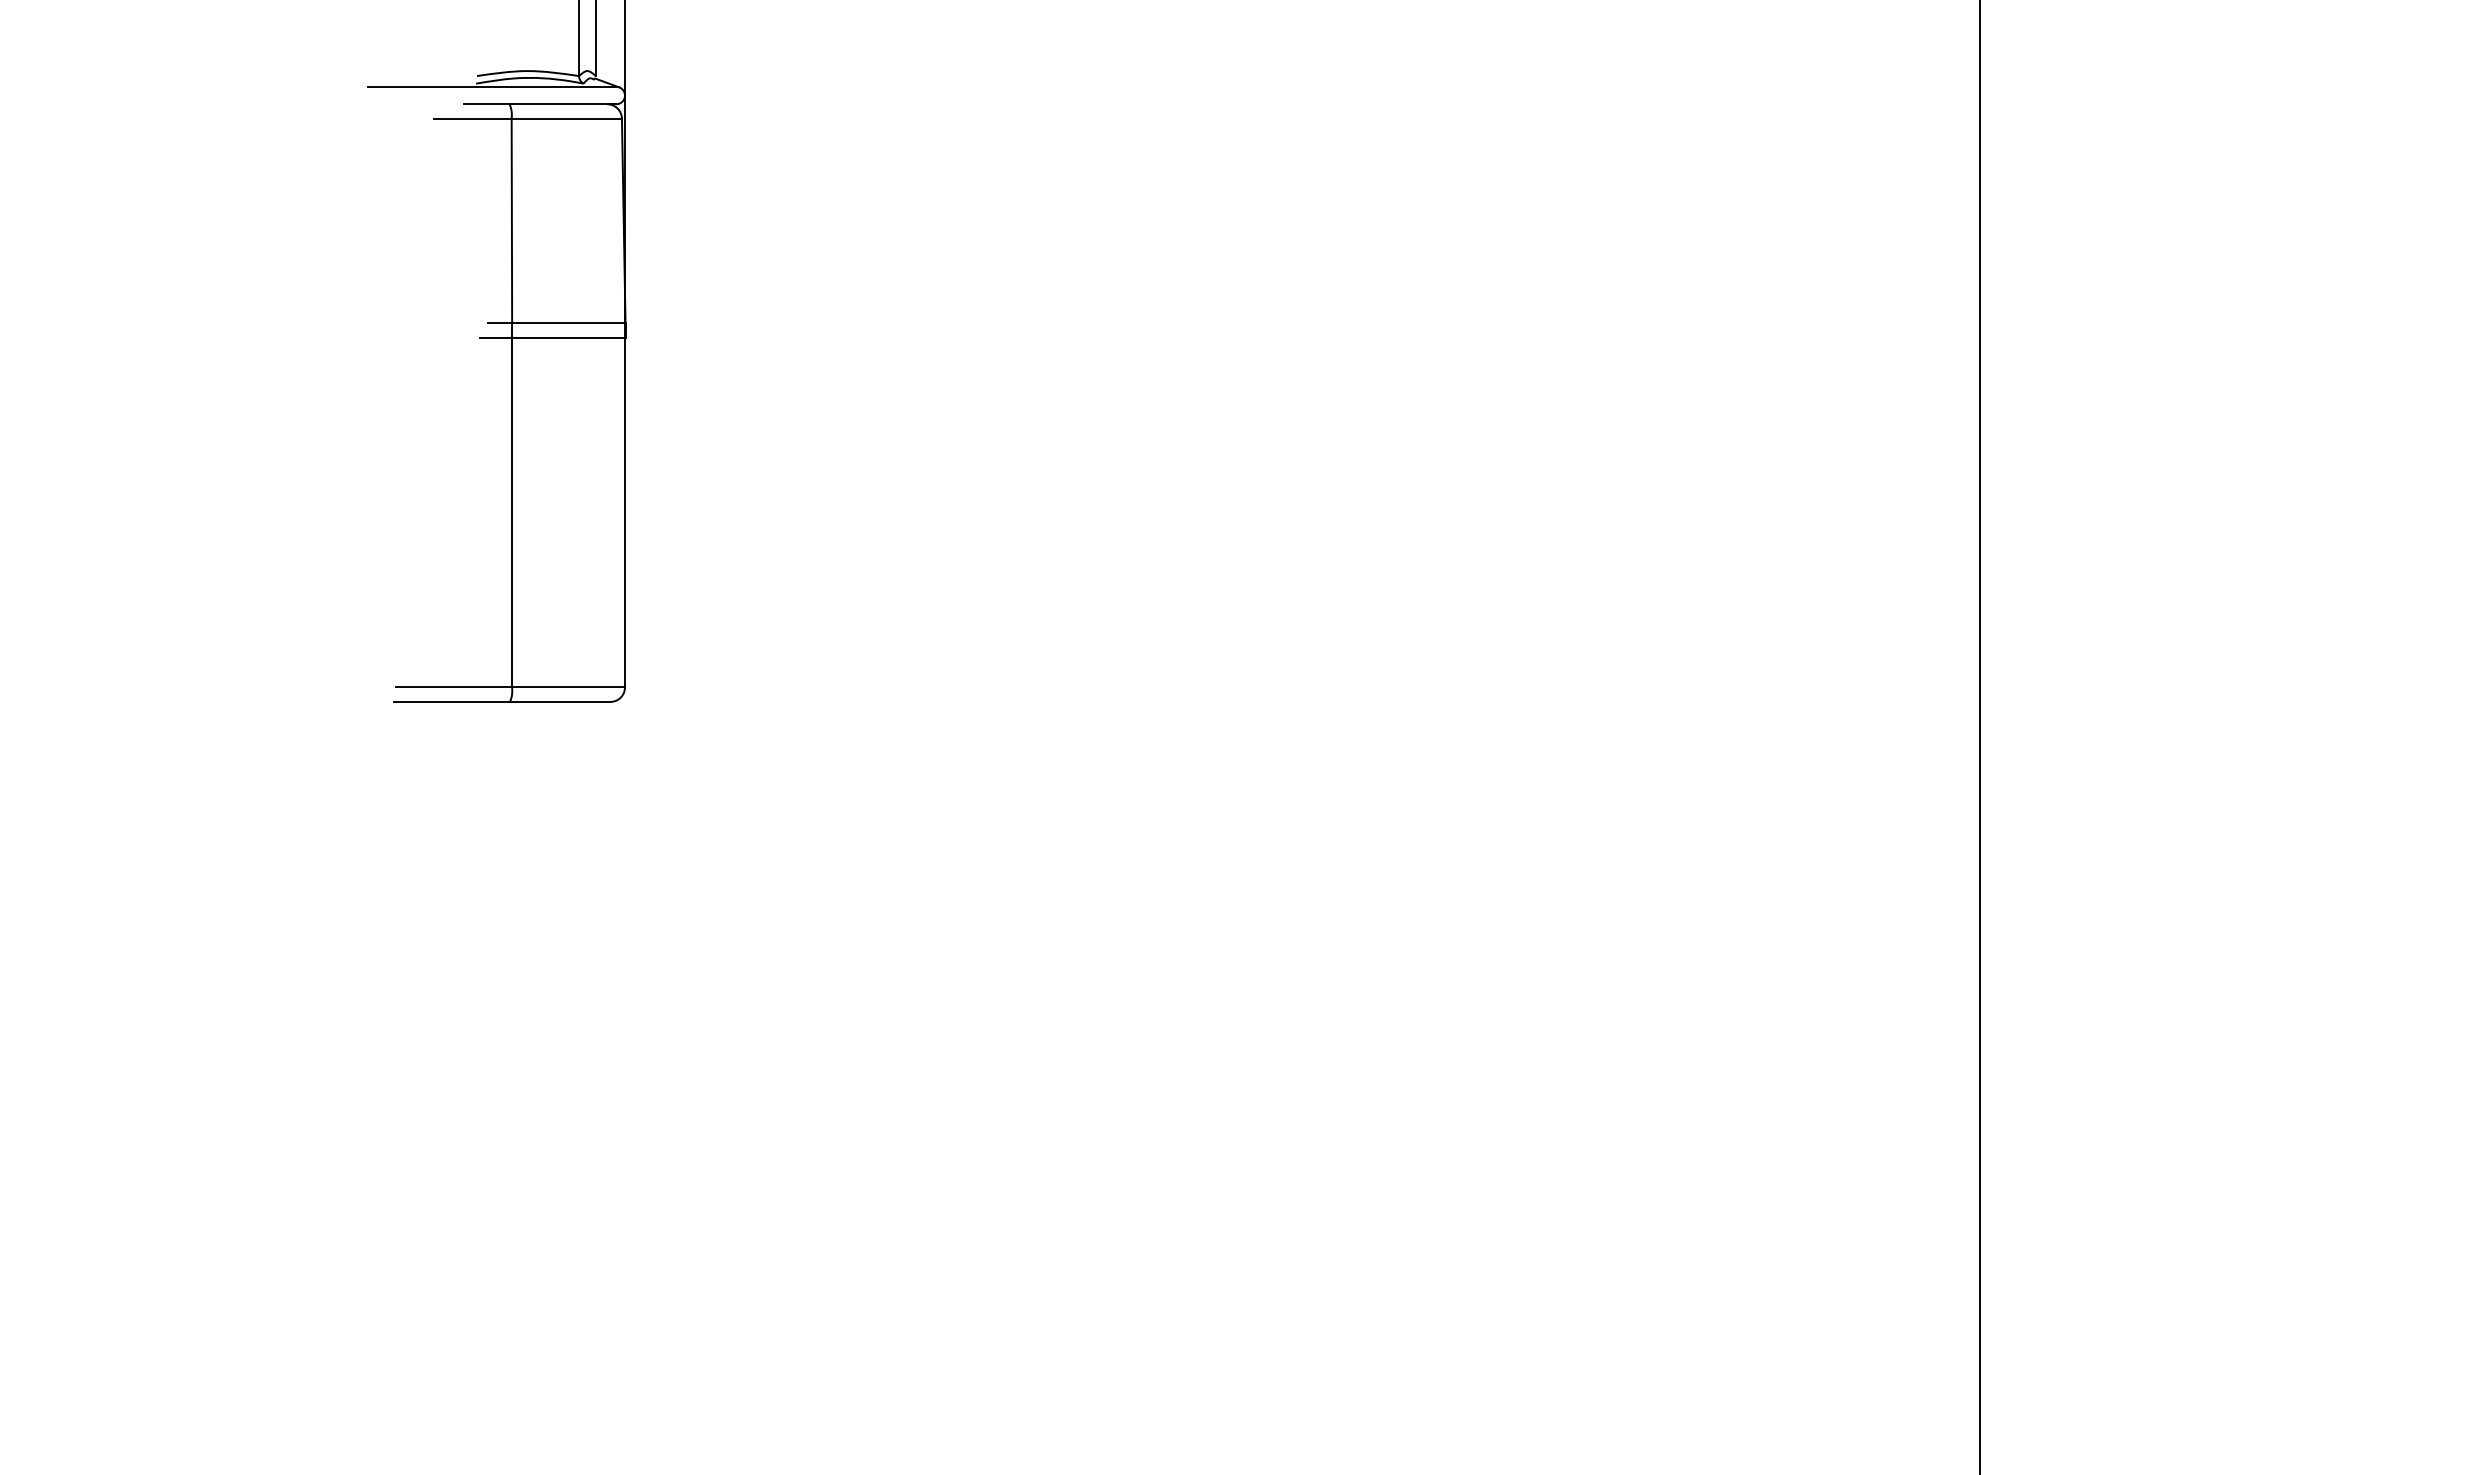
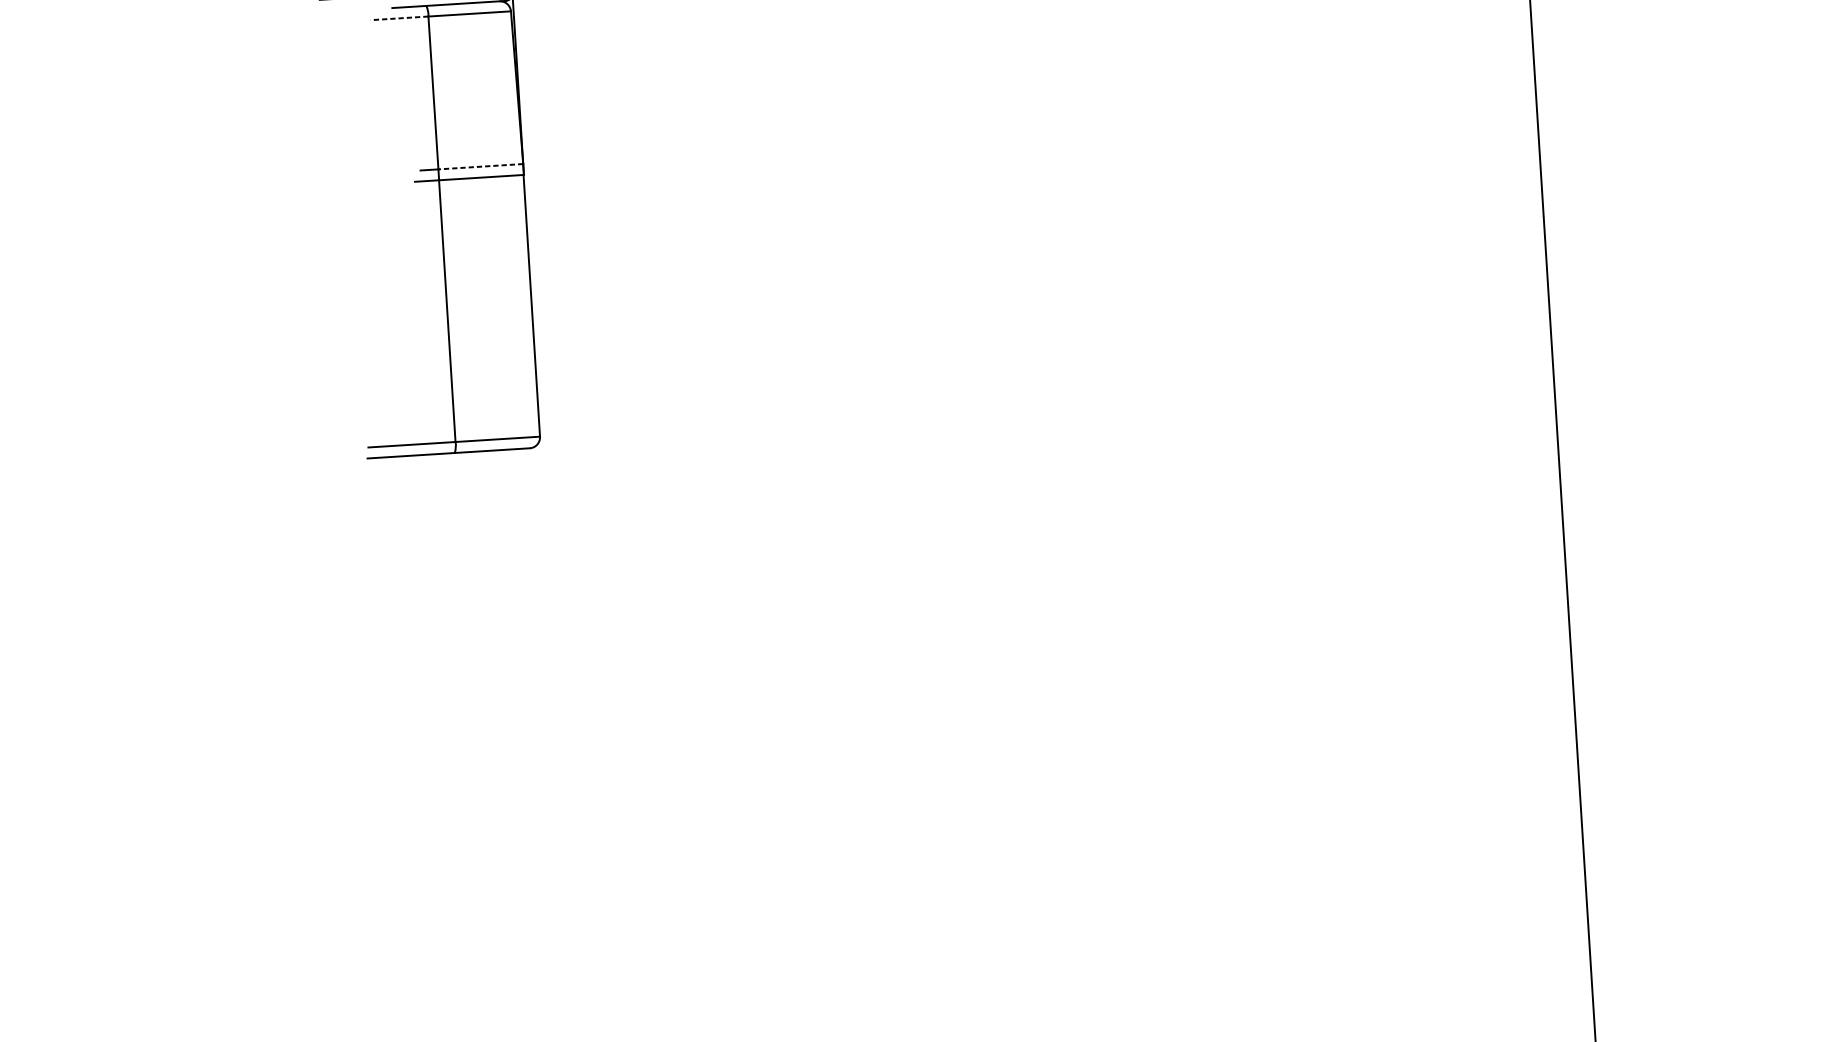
line: (473, 118) -> (399, 18), solid -> dashed
line: (568, 322) -> (480, 166), solid -> dashed

